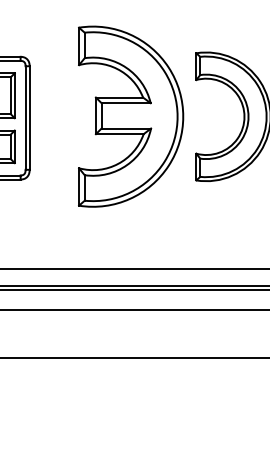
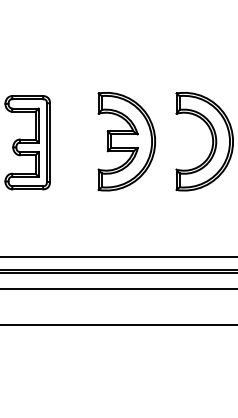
part: (130, 116) -> (126, 141), size x0.71

